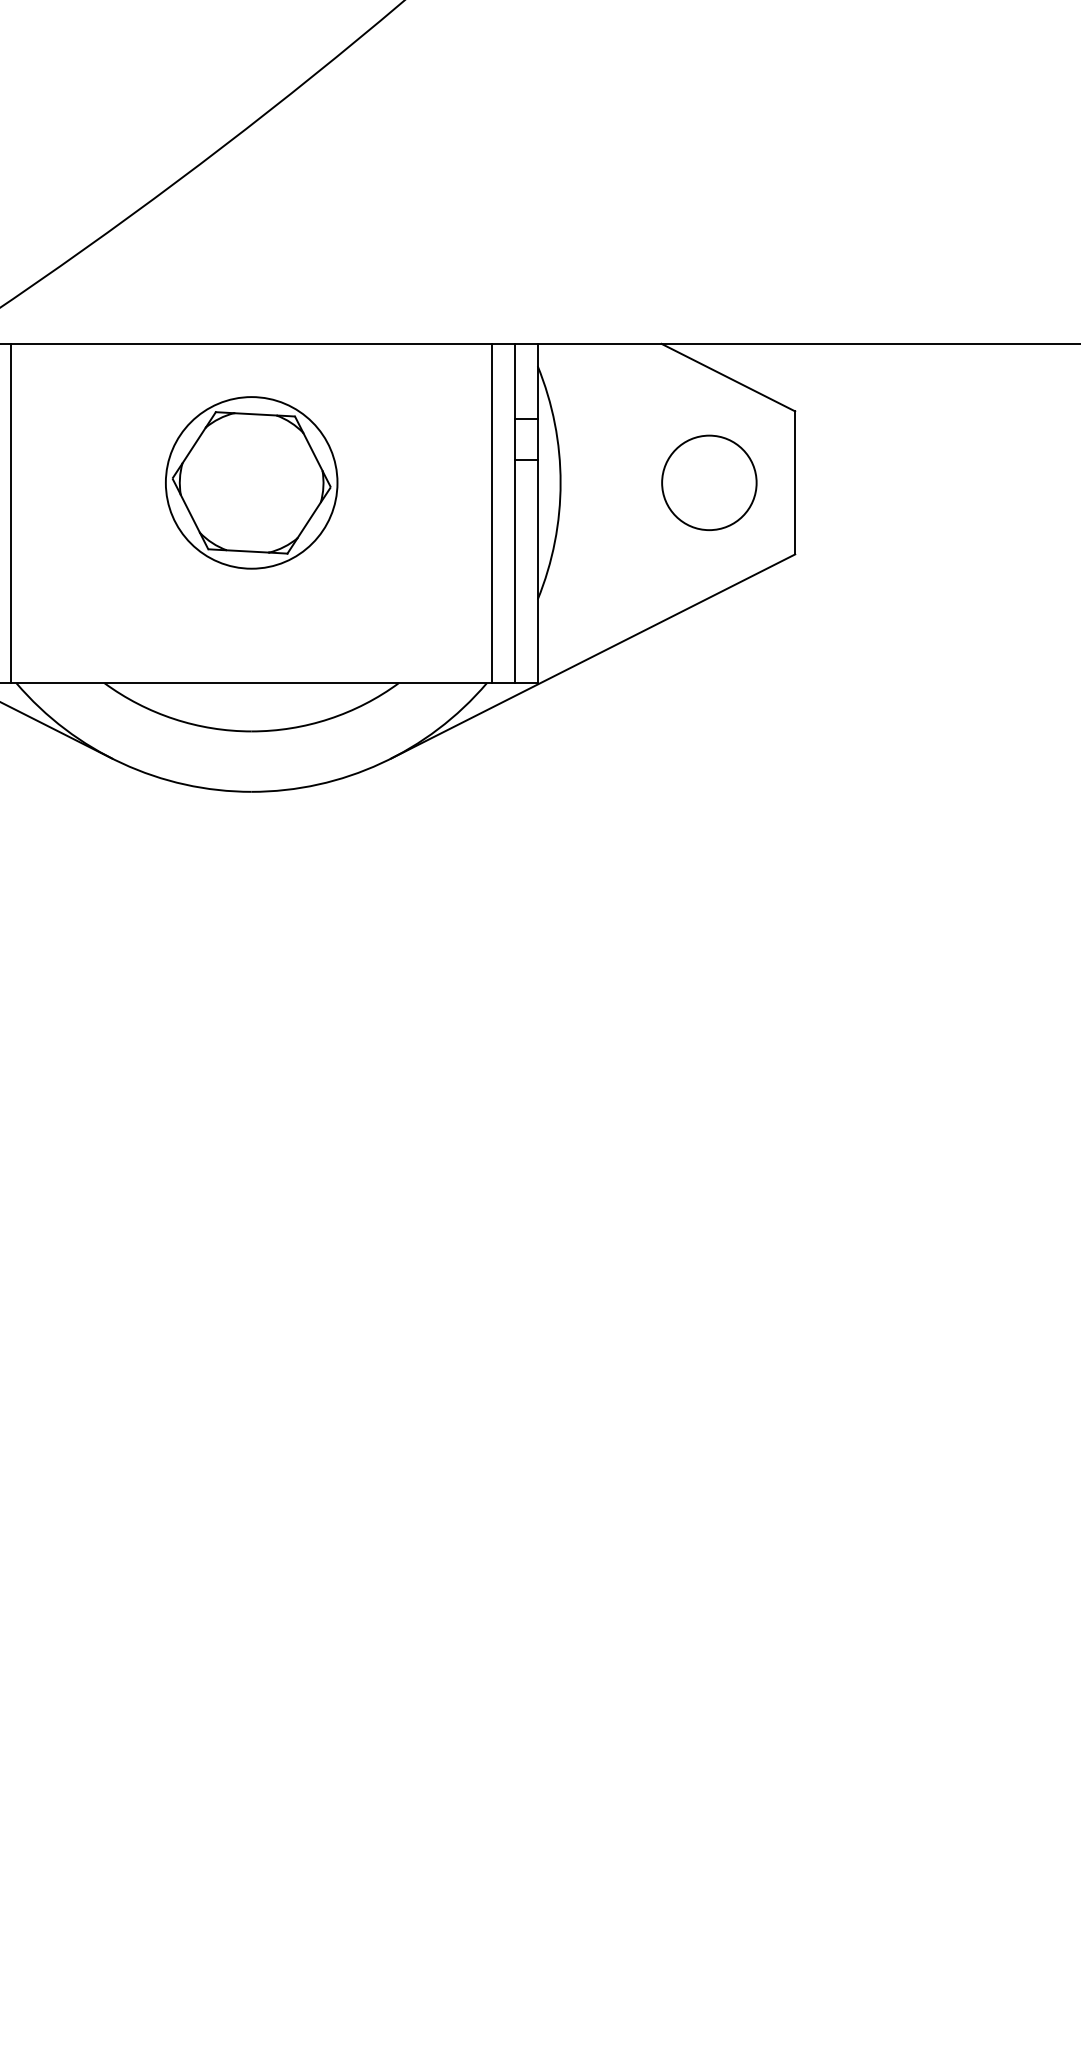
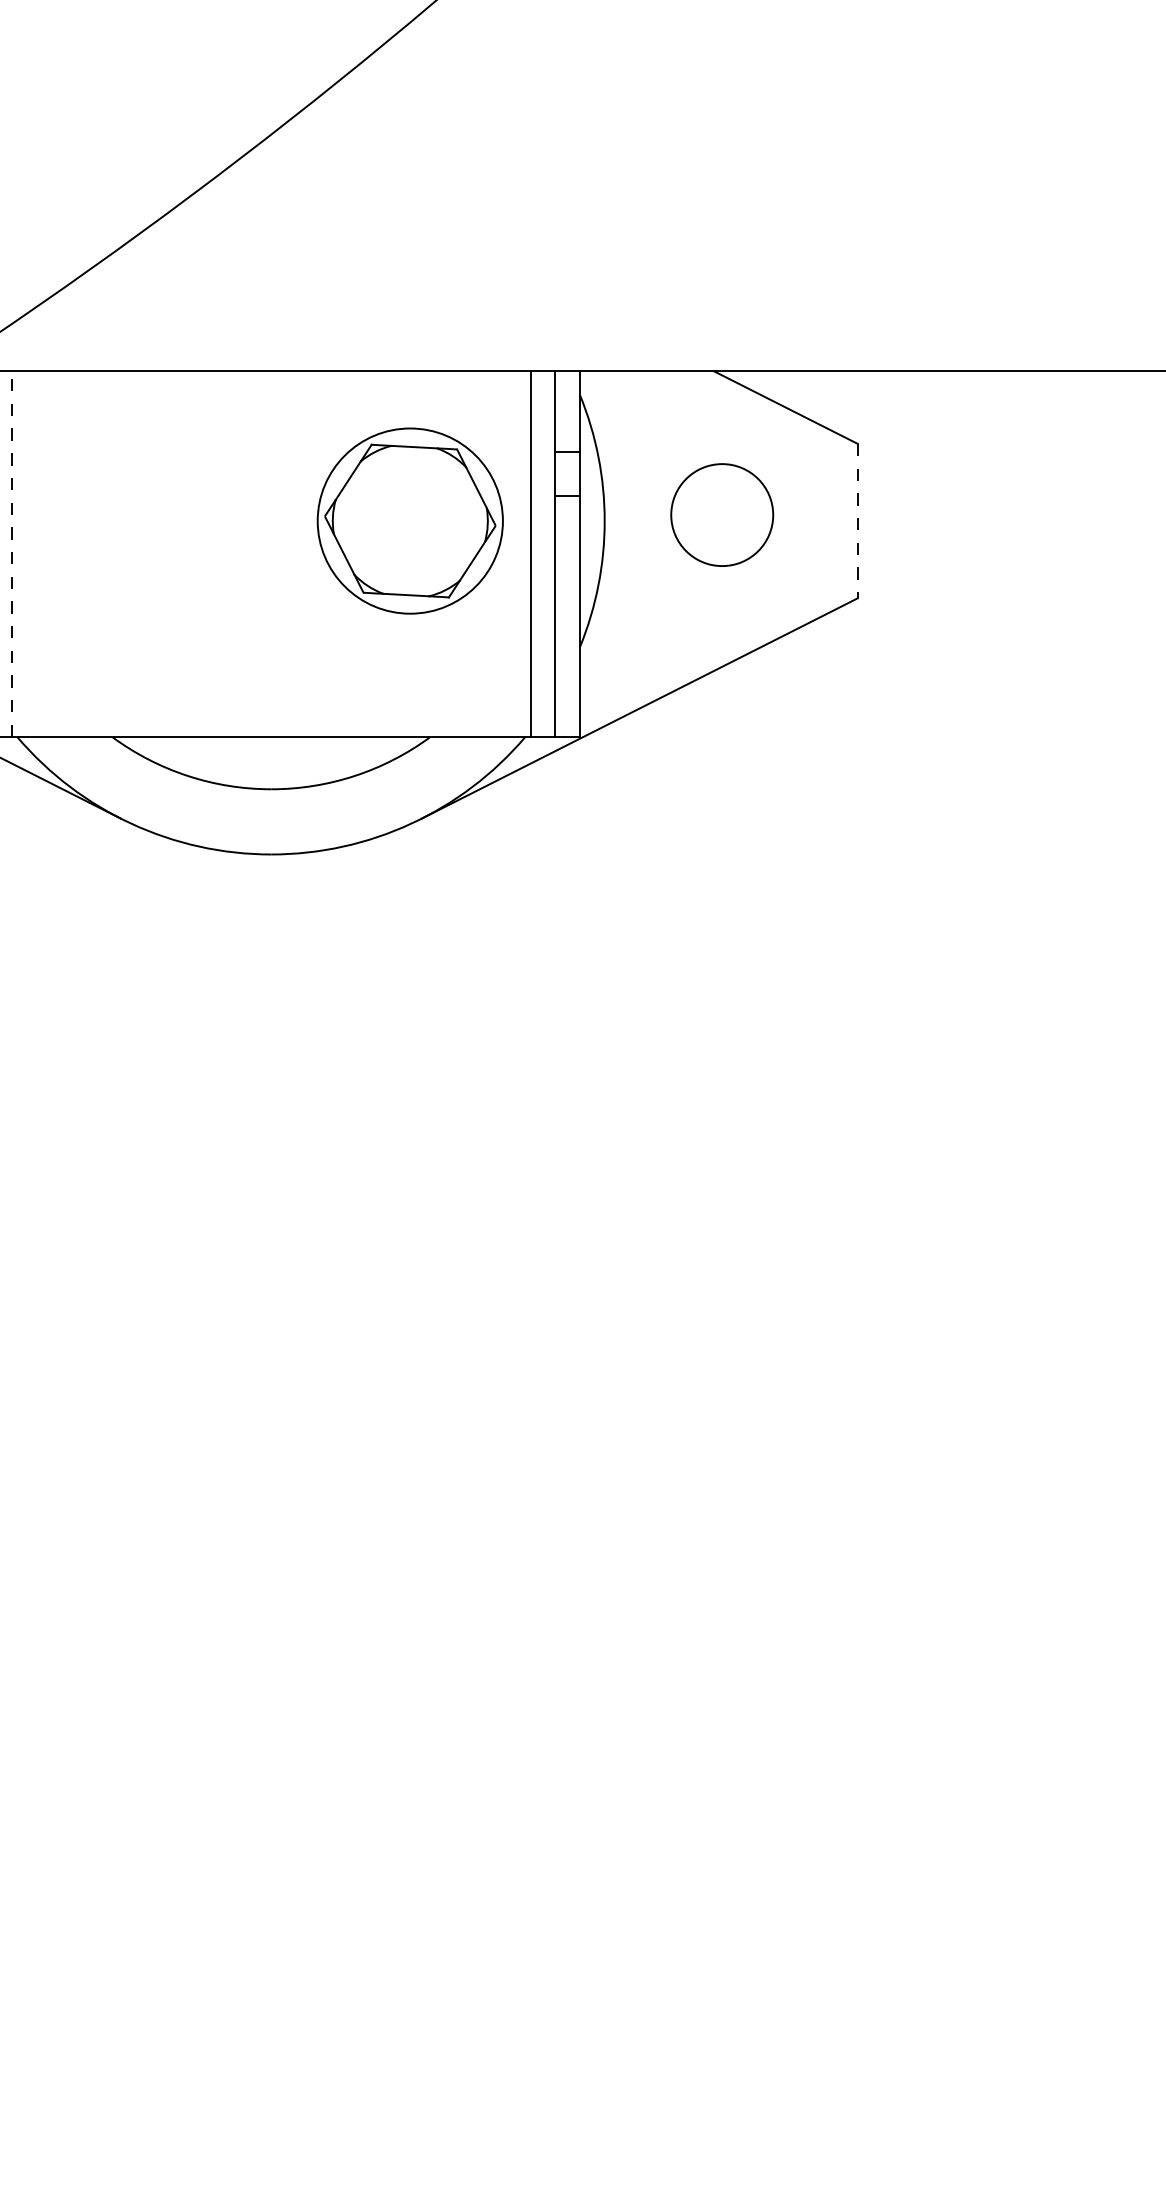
part: (250, 482) -> (409, 520), moved
circle: (709, 482) -> (722, 514), moved
line: (794, 483) -> (857, 521), solid -> dashed
line: (11, 512) -> (12, 553), solid -> dashed

